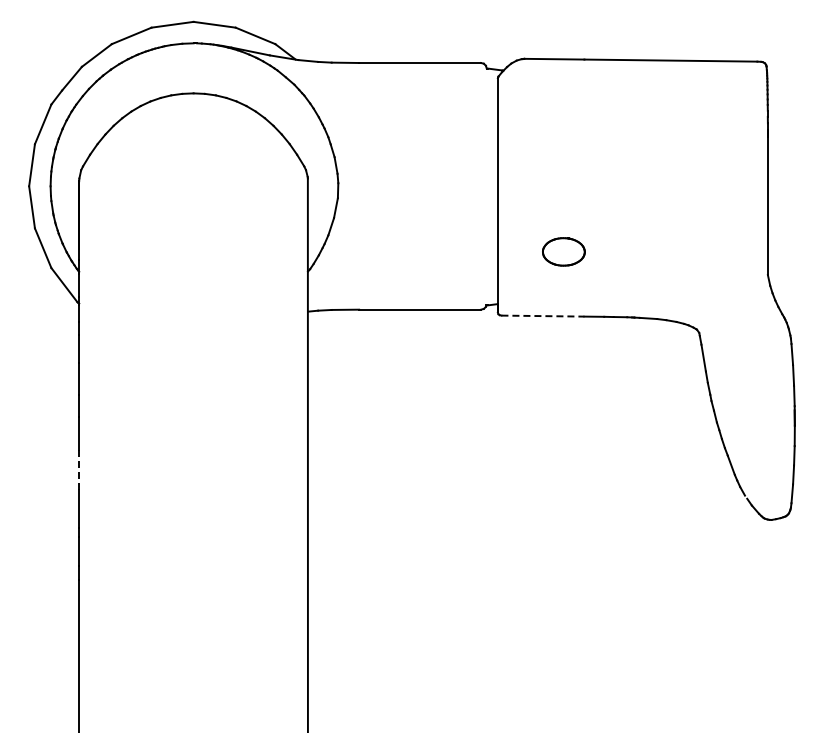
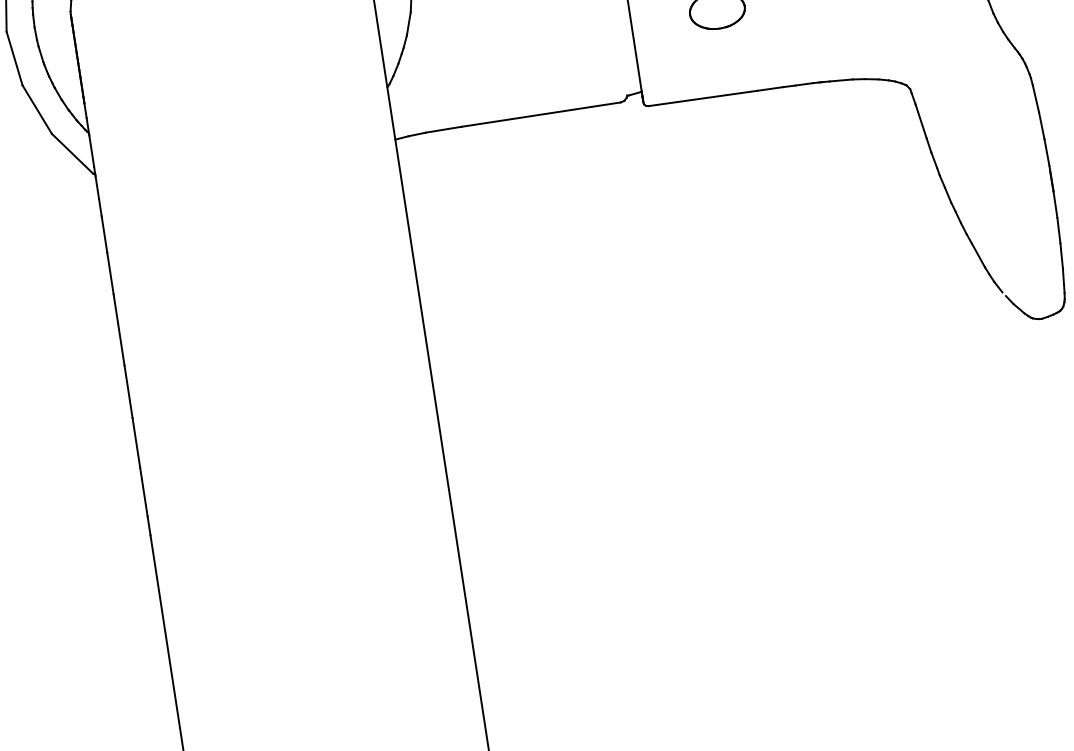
line: (542, 316) -> (702, 99), dashed -> solid
line: (79, 469) -> (128, 391), dashed -> solid

